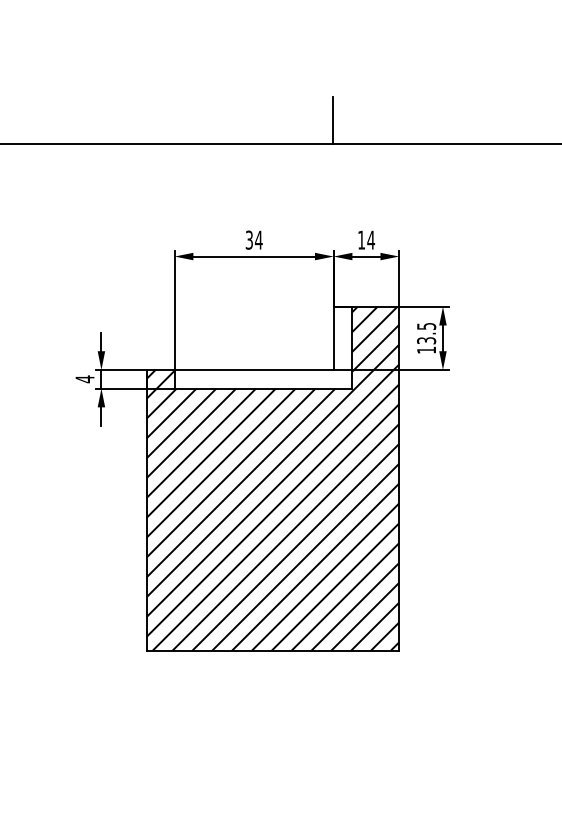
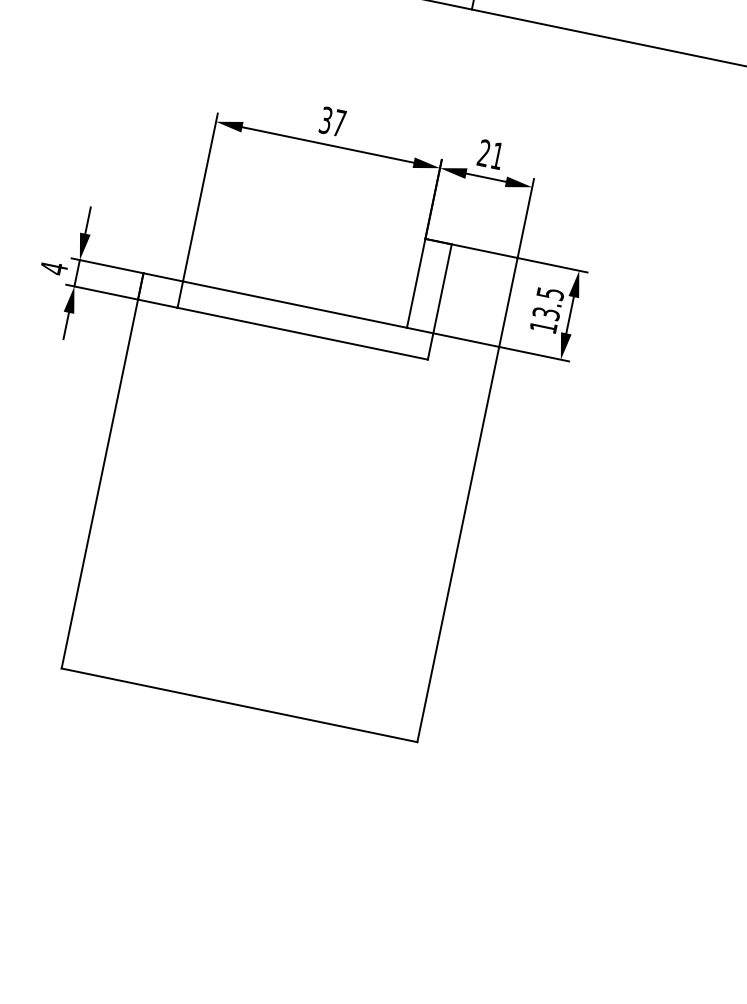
text: (258, 239) -> (339, 122), 34 -> 37
text: (366, 239) -> (491, 153), 14 -> 21
hatch: (272, 478) -> (289, 462), removed

